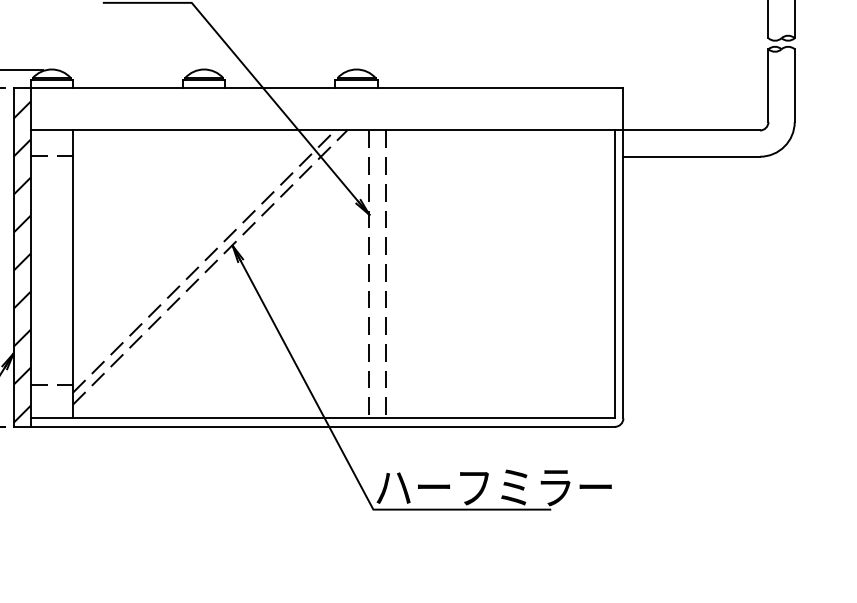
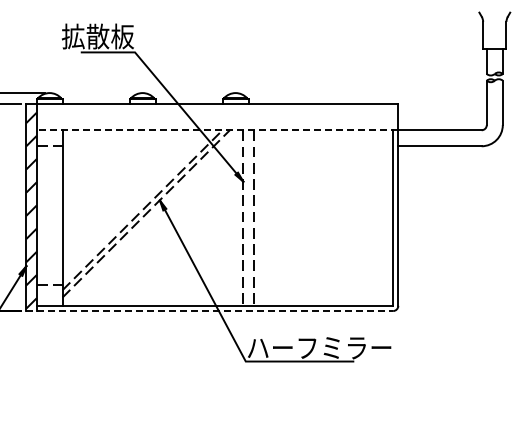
line: (326, 130) -> (217, 130), solid -> dashed
line: (315, 427) -> (210, 311), solid -> dashed

